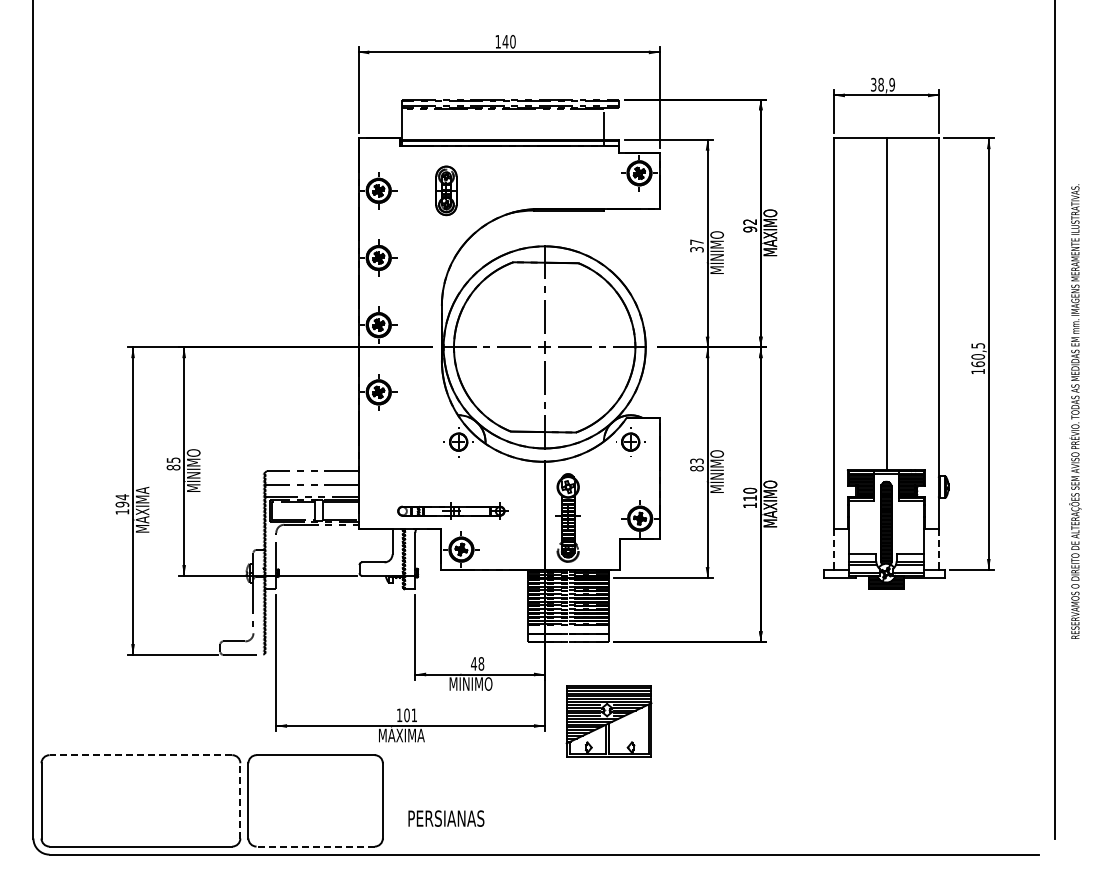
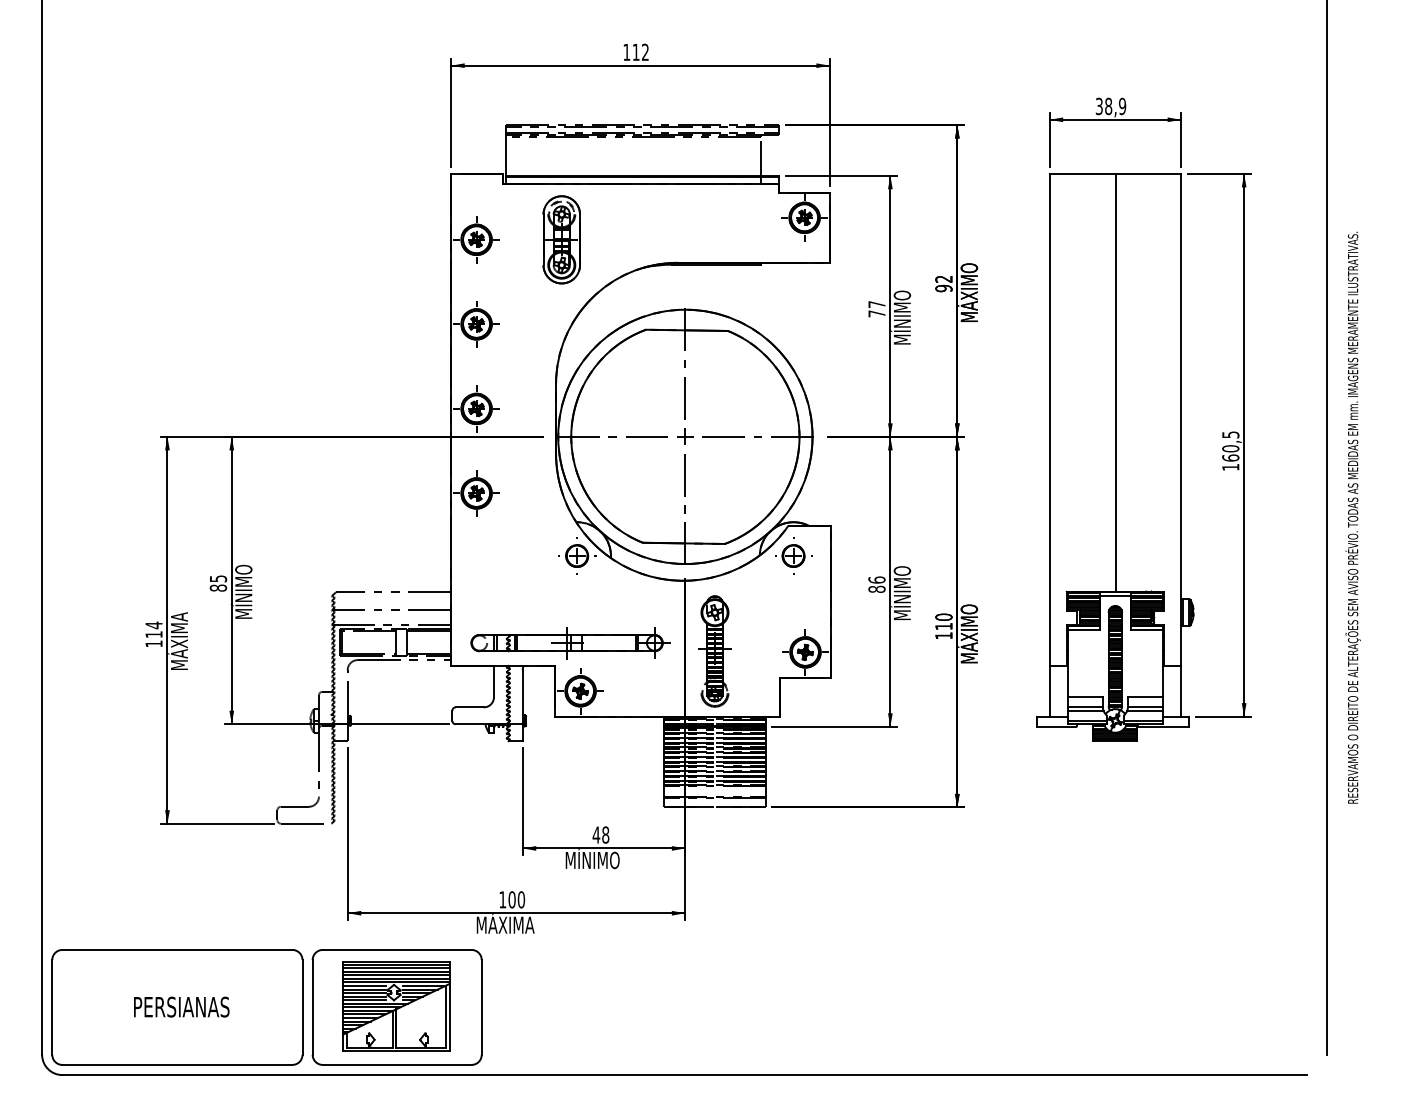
text: (508, 41) -> (639, 51), 140 -> 112
part: (446, 190) -> (561, 239), size x1.43
text: (696, 249) -> (876, 313), 37 -> 77
text: (696, 461) -> (876, 580), 83 -> 86
text: (122, 504) -> (154, 634), 194 -> 114
part: (452, 510) -> (569, 642), size x1.43
line: (834, 550) -> (1050, 692), dashed -> solid
line: (938, 550) -> (1180, 692), dashed -> solid
text: (414, 715) -> (521, 900), 101 -> 100
part: (608, 721) -> (395, 1006), moved
line: (140, 755) -> (176, 950), dashed -> solid
line: (240, 800) -> (302, 1006), dashed -> solid
text: (446, 818) -> (181, 1006), moved
line: (315, 846) -> (397, 1064), dashed -> solid

